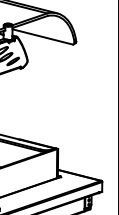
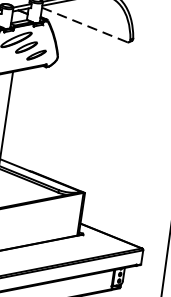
line: (42, 36) -> (84, 24), solid -> dashed

